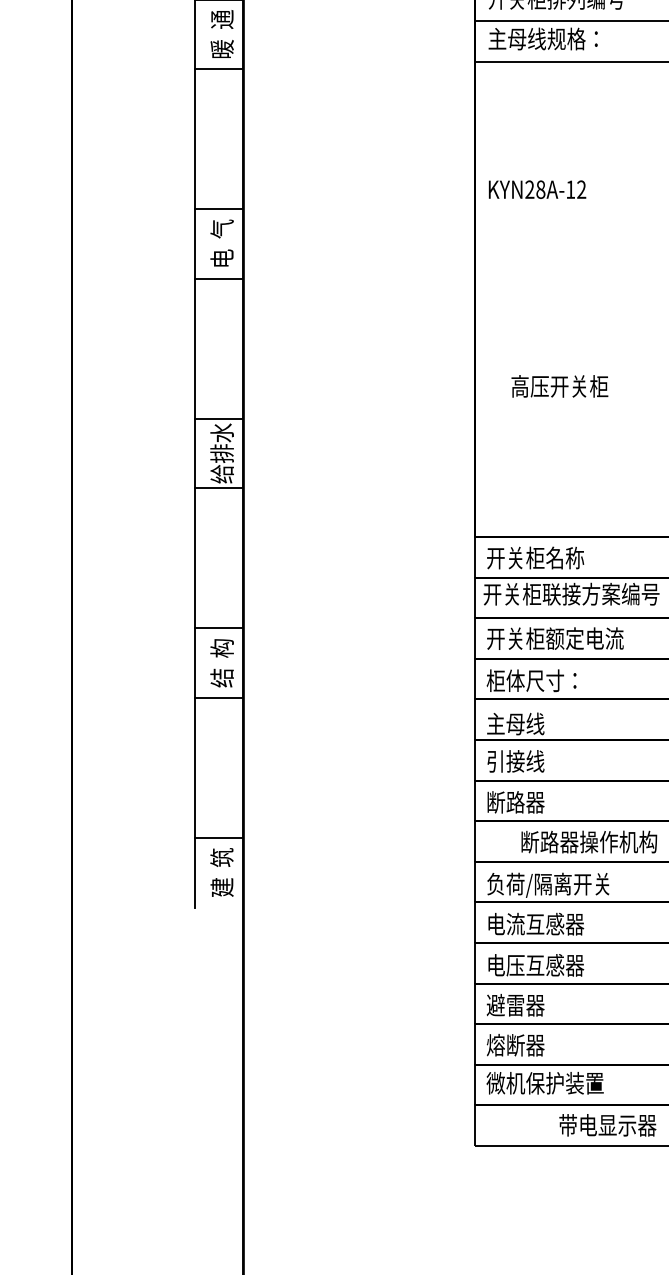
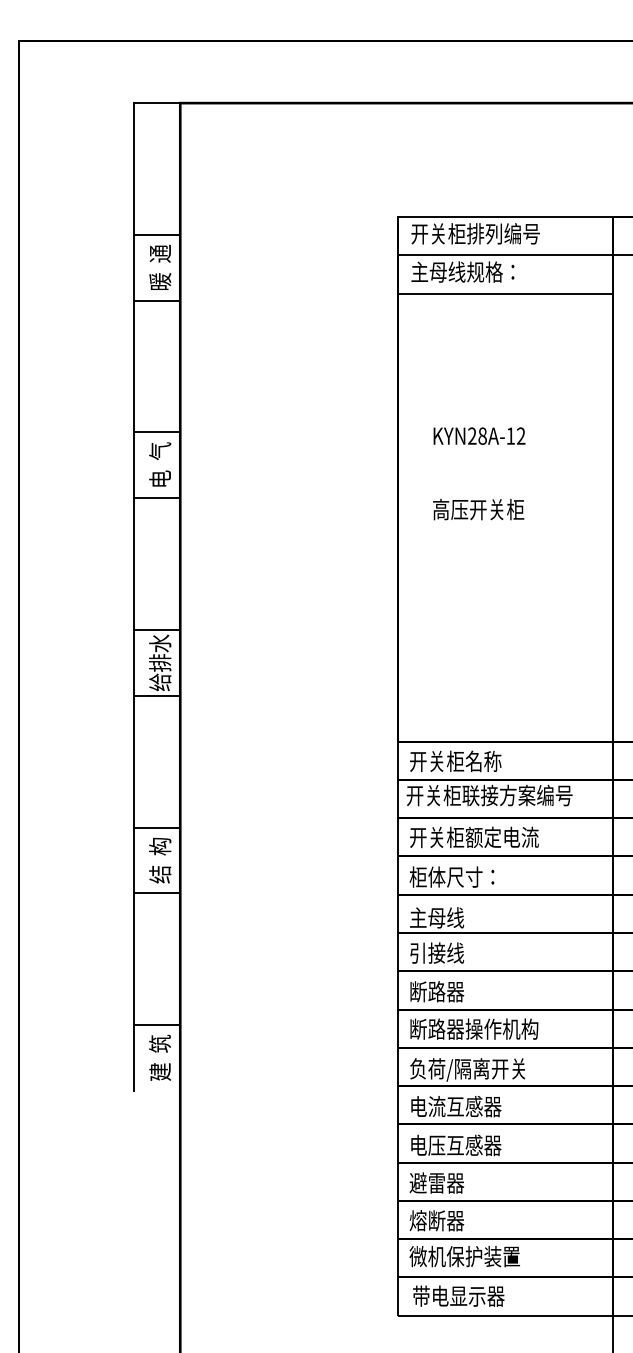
text: (537, 189) -> (479, 435), moved
text: (559, 386) -> (478, 509), moved
text: (589, 841) -> (474, 1028), moved
text: (607, 1124) -> (458, 1295), moved

